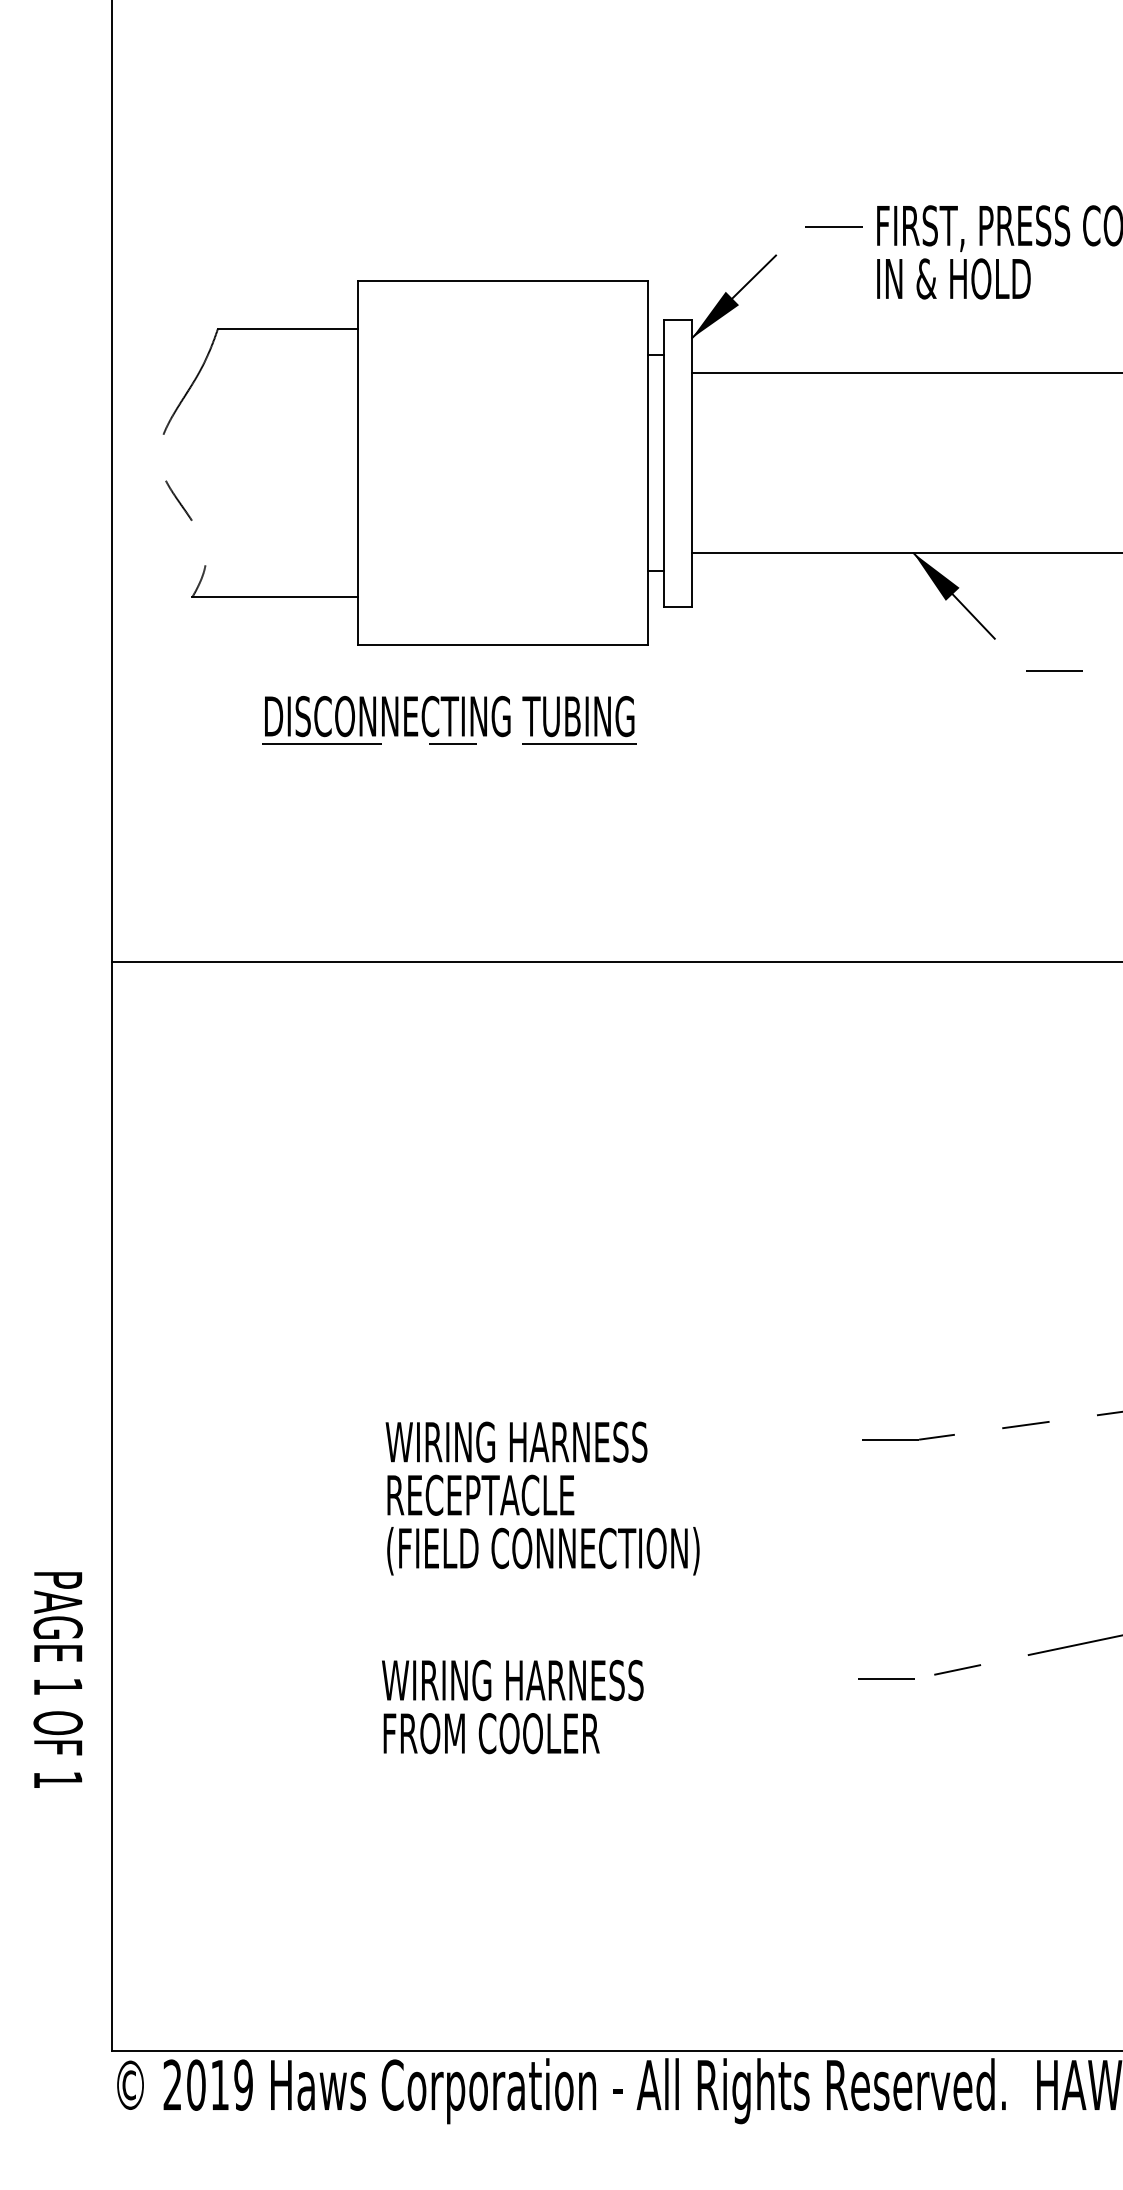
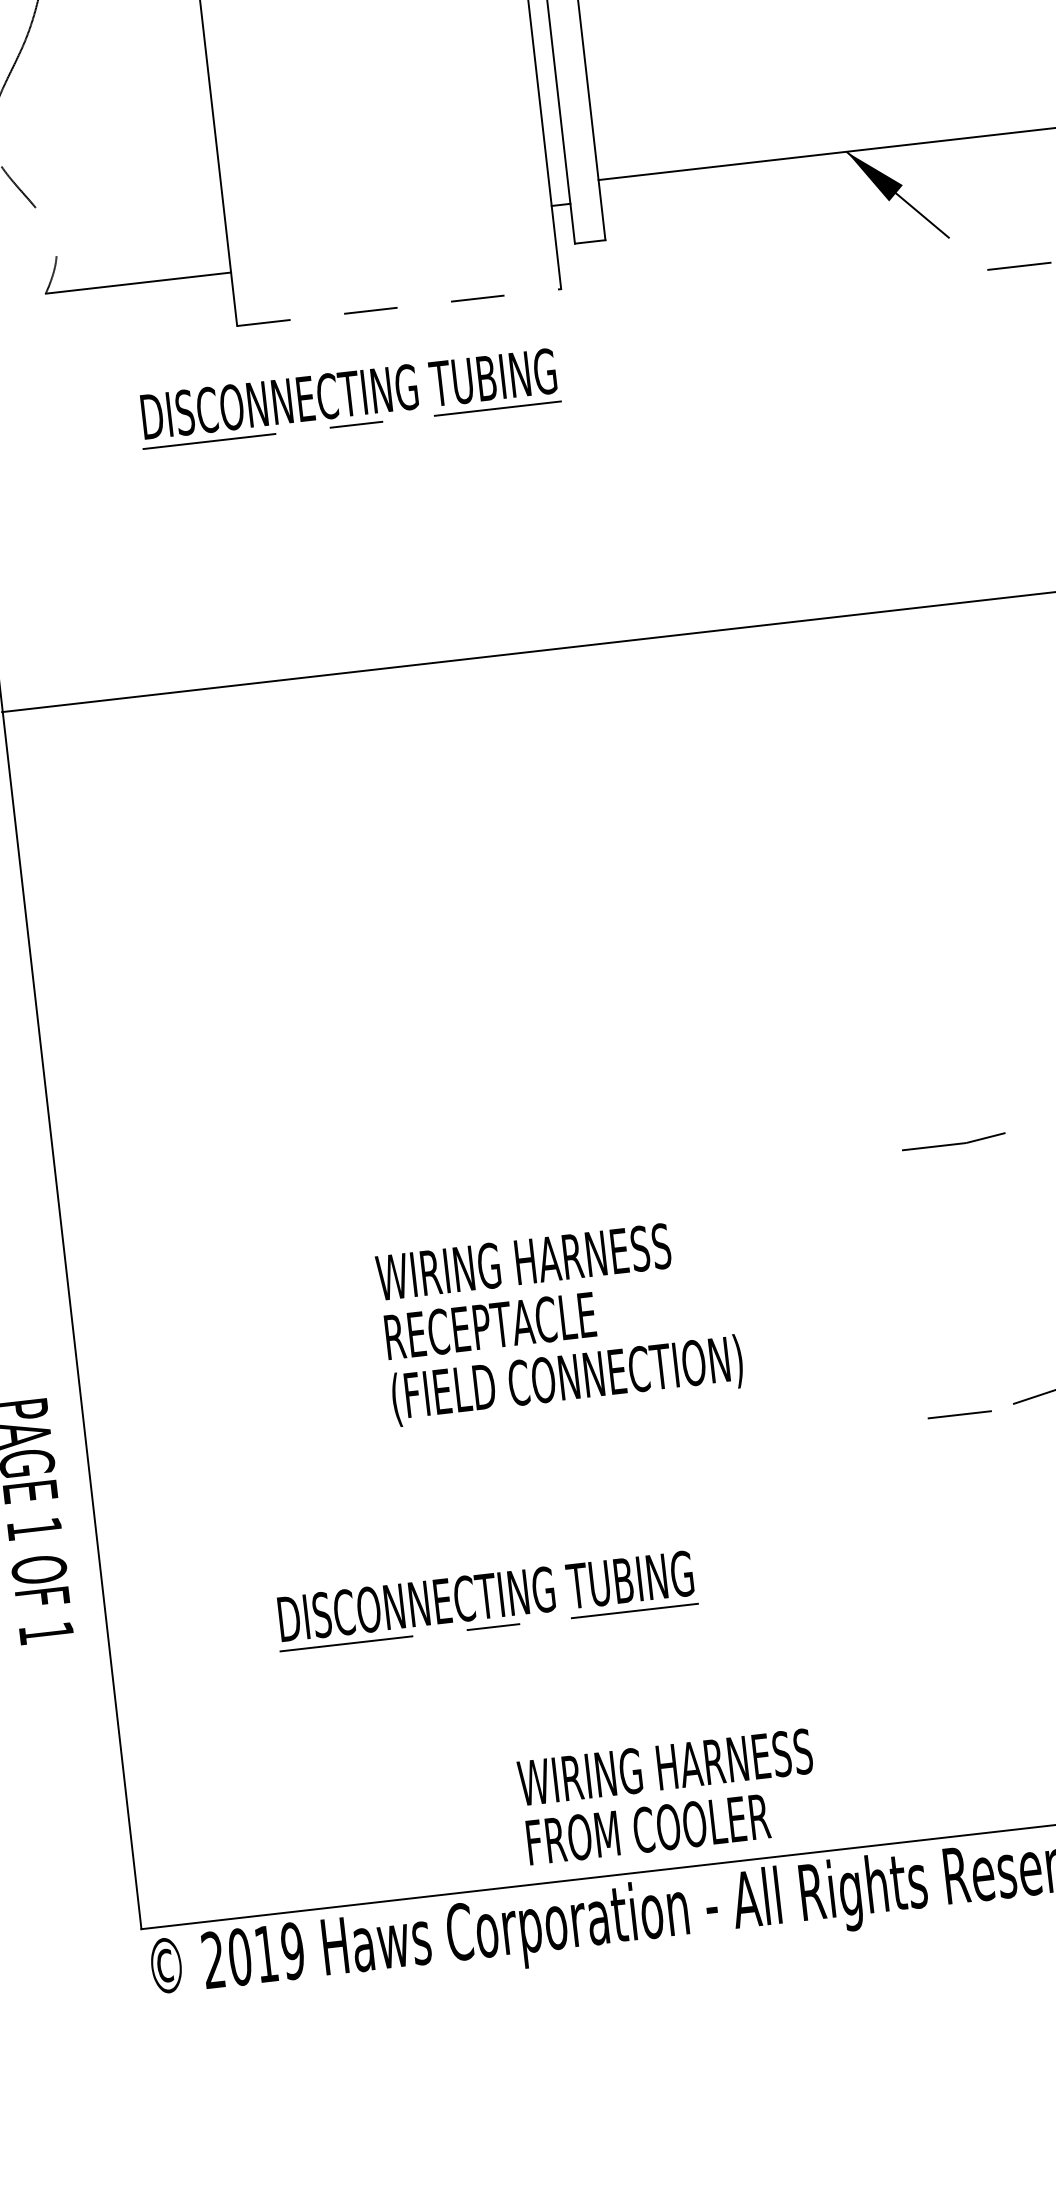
line: (502, 645) -> (398, 307), solid -> dashed
text: (542, 1498) -> (559, 1321), moved
text: (512, 1706) -> (668, 1796), moved
part: (449, 1795) -> (486, 1600), added

